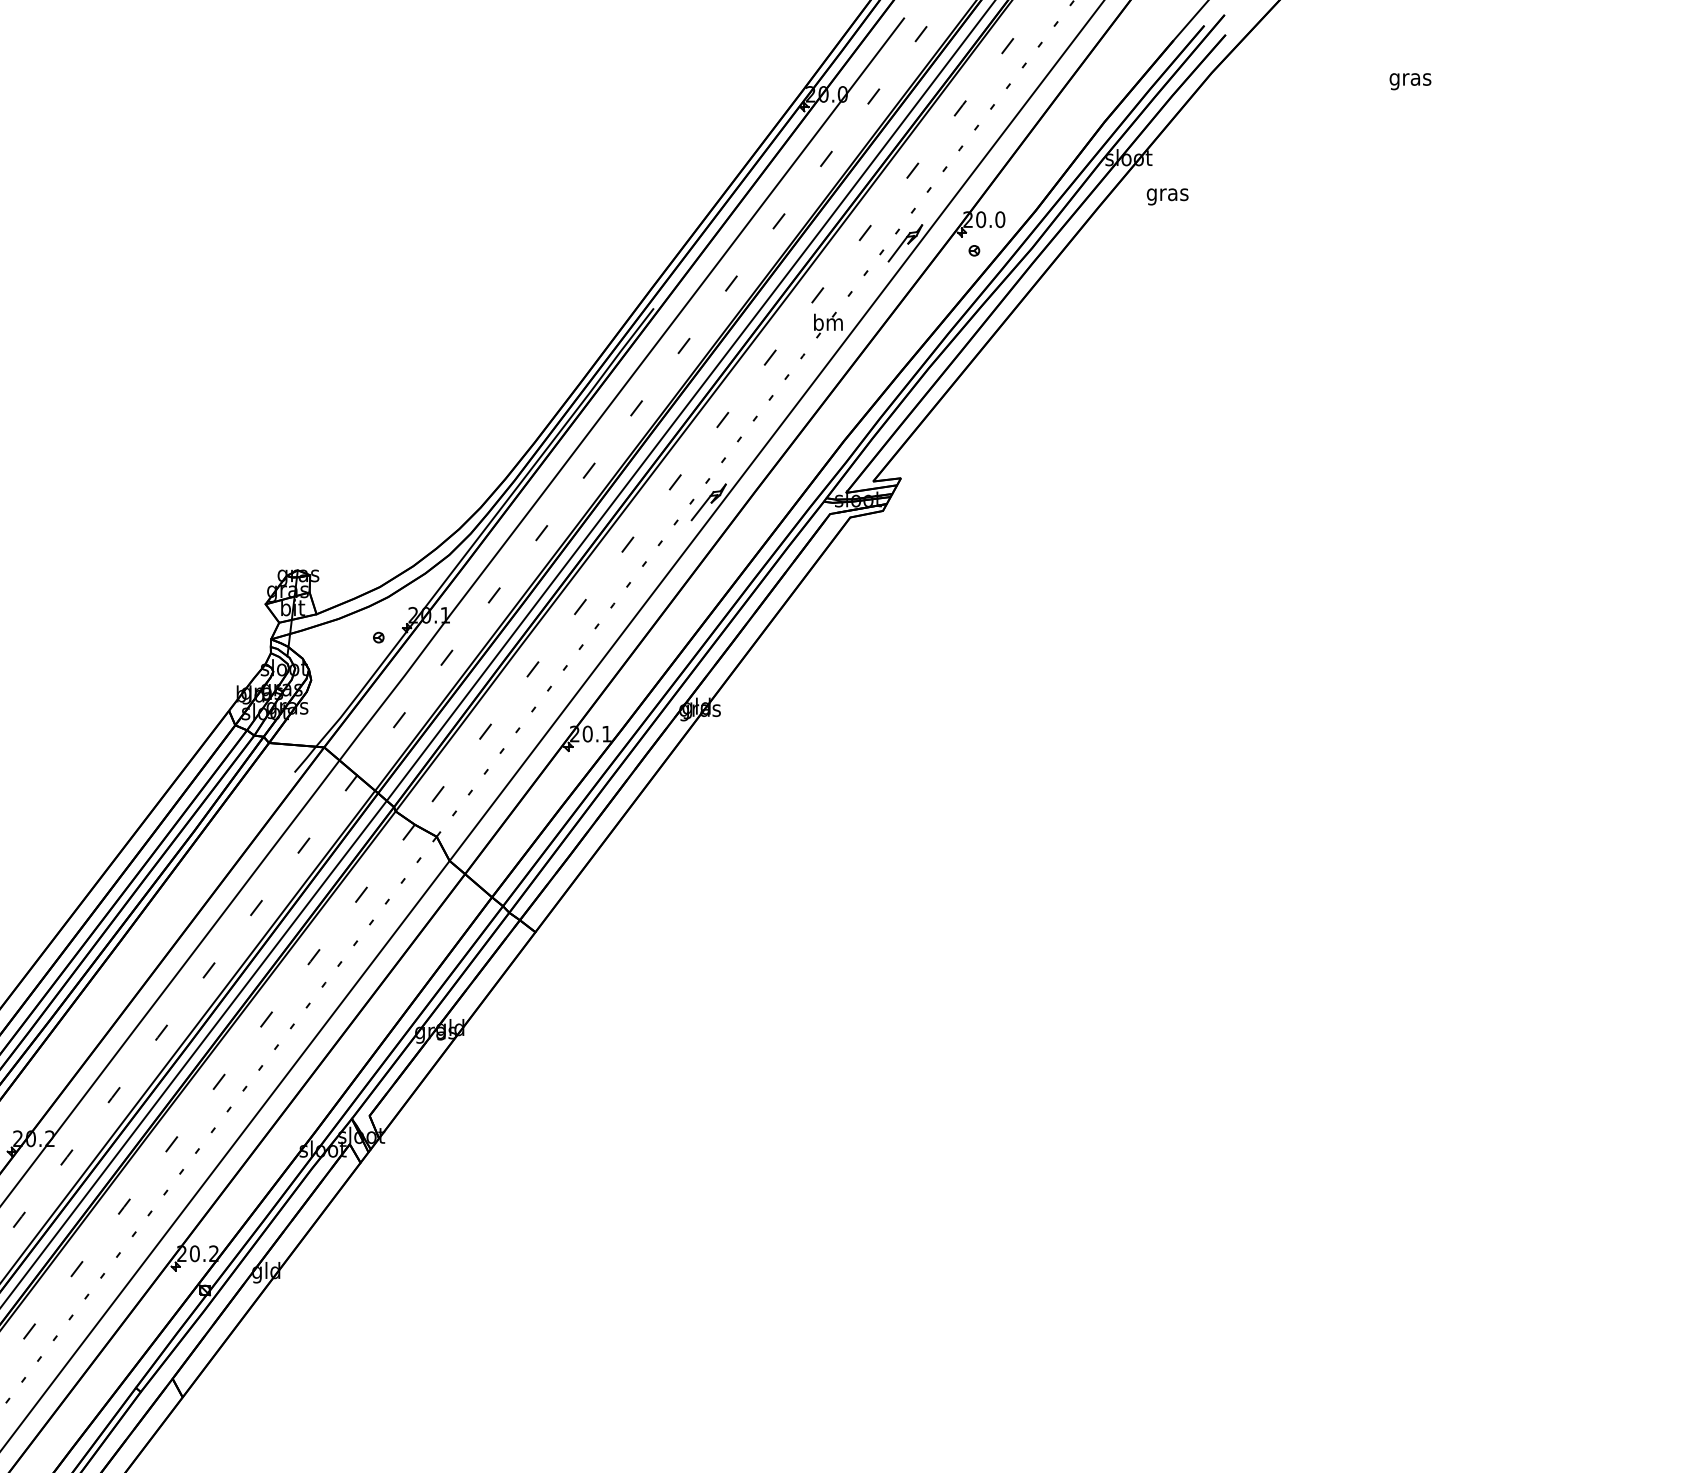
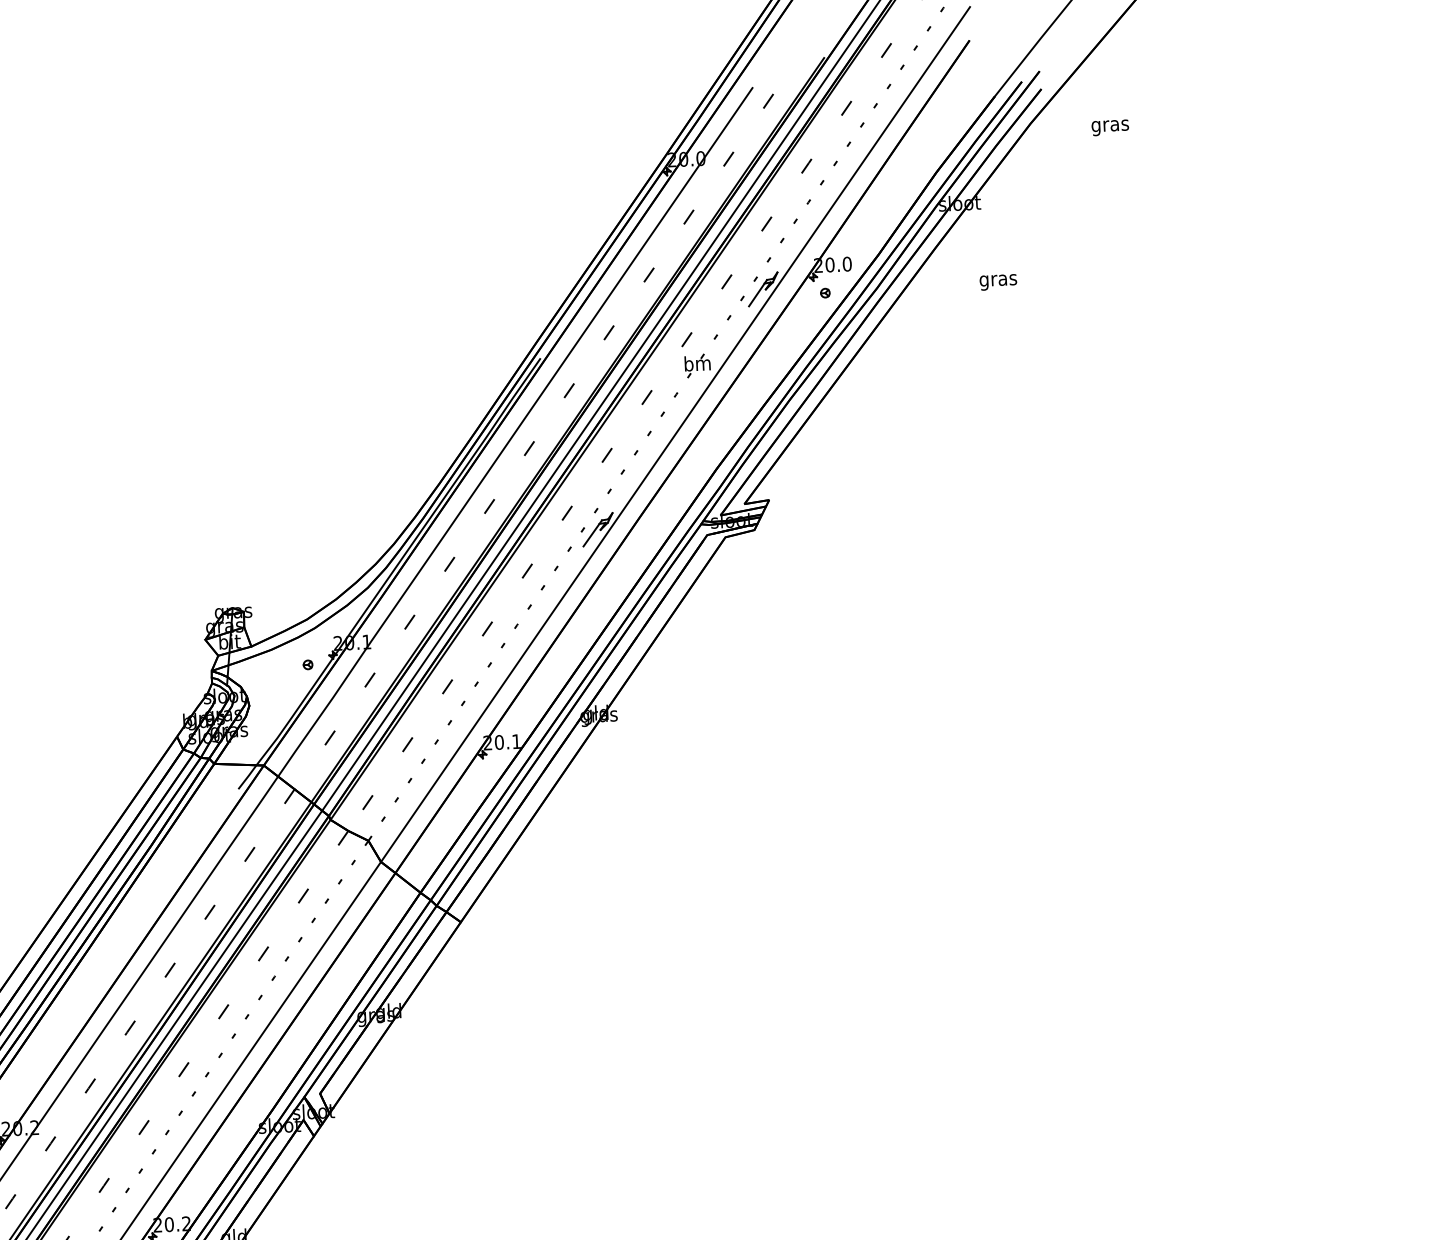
text: (1410, 81) -> (1110, 127), moved
text: (1167, 196) -> (998, 282), moved

